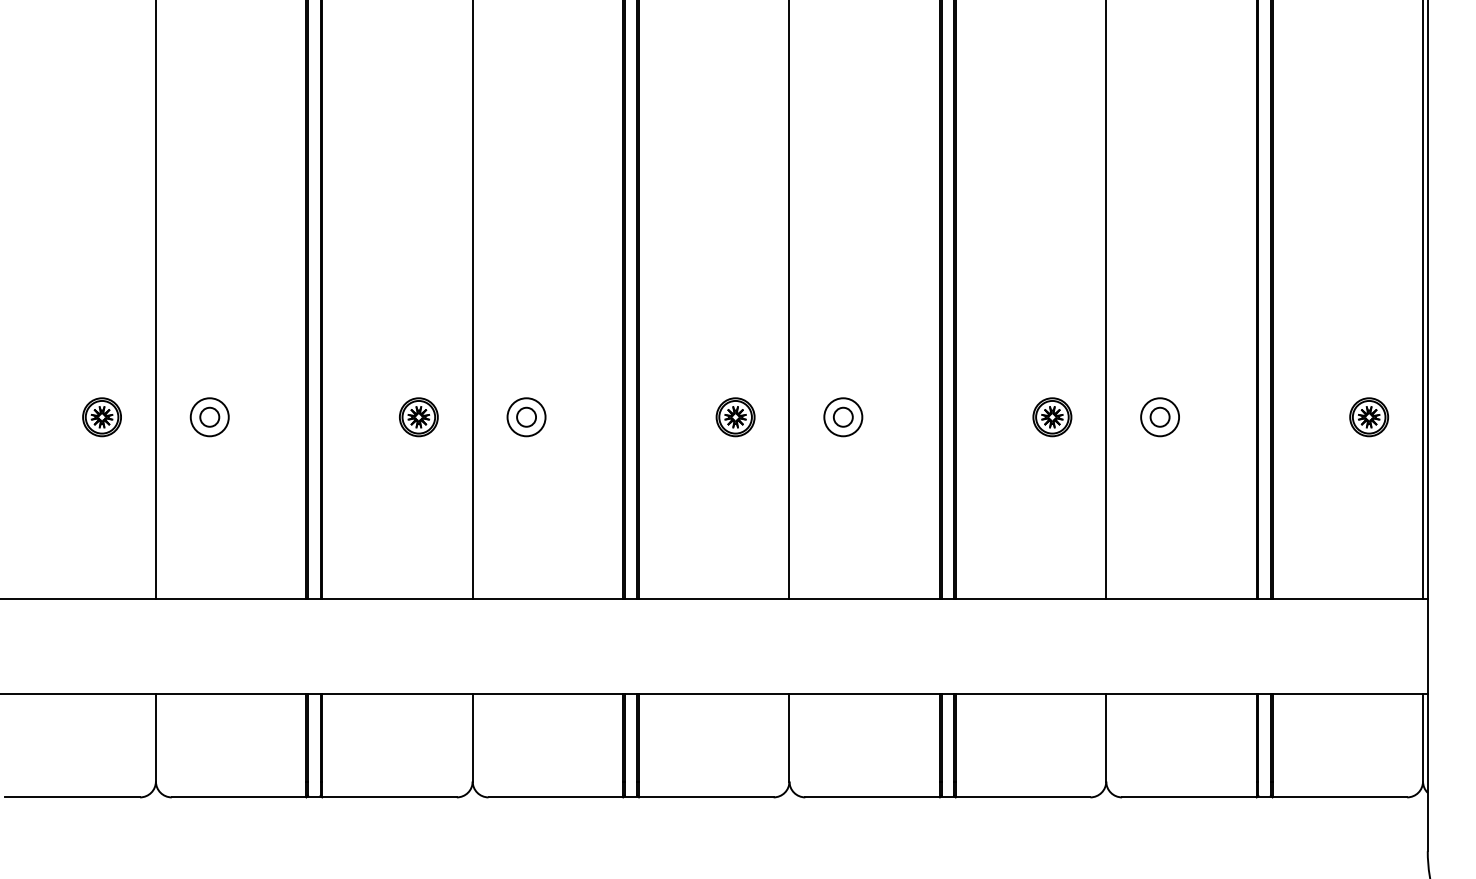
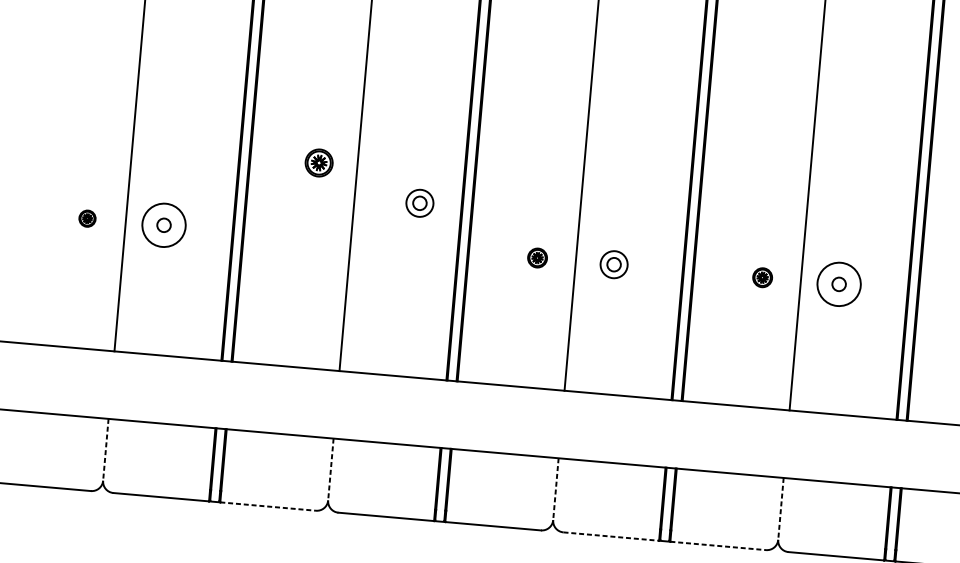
part: (101, 417) -> (87, 218), size x0.6
circle: (209, 417) -> (163, 225), size x1.6
part: (418, 417) -> (318, 163), moved
part: (526, 417) -> (419, 203), moved
part: (735, 417) -> (537, 258), size x0.7
part: (1052, 417) -> (762, 277), size x0.7
circle: (1160, 417) -> (839, 284), size x1.6
line: (155, 738) -> (105, 450), solid -> dashed
line: (472, 738) -> (330, 469), solid -> dashed
line: (789, 738) -> (555, 489), solid -> dashed
line: (1106, 738) -> (781, 509), solid -> dashed
line: (390, 797) -> (268, 506), solid -> dashed
line: (873, 797) -> (611, 536), solid -> dashed
line: (1023, 797) -> (718, 546), solid -> dashed

